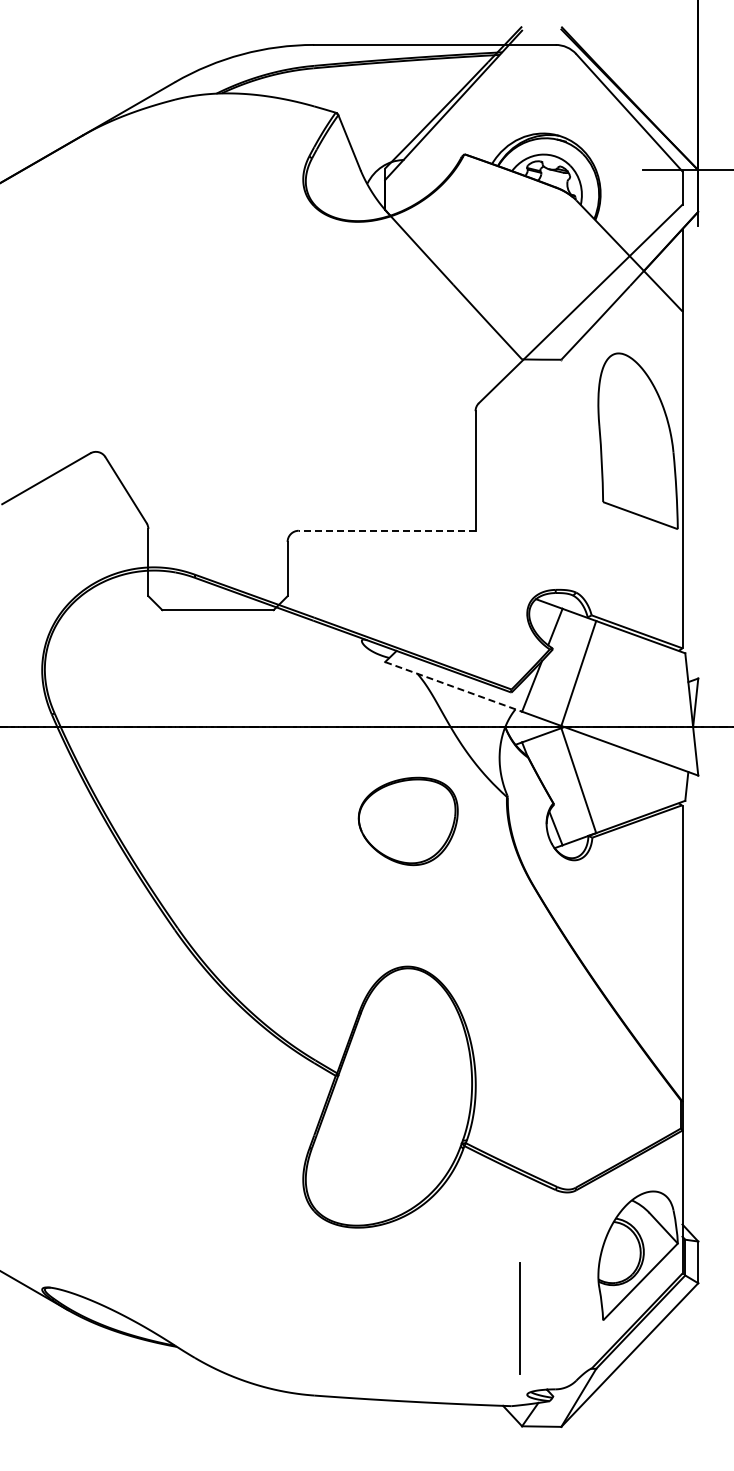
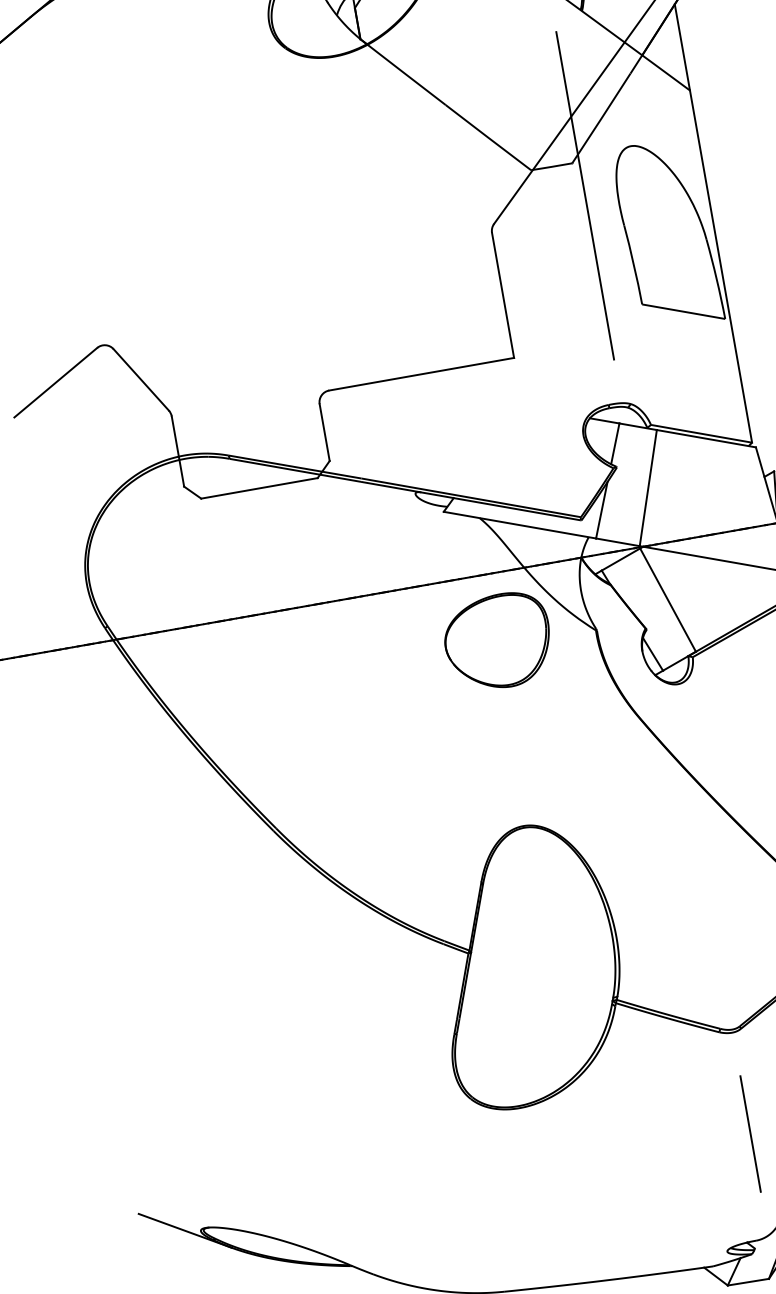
line: (568, 391) -> (585, 195), added
line: (386, 530) -> (420, 374), dashed -> solid
line: (453, 686) -> (519, 524), dashed -> solid
part: (407, 821) -> (497, 641), moved
line: (519, 1318) -> (750, 1134), moved

